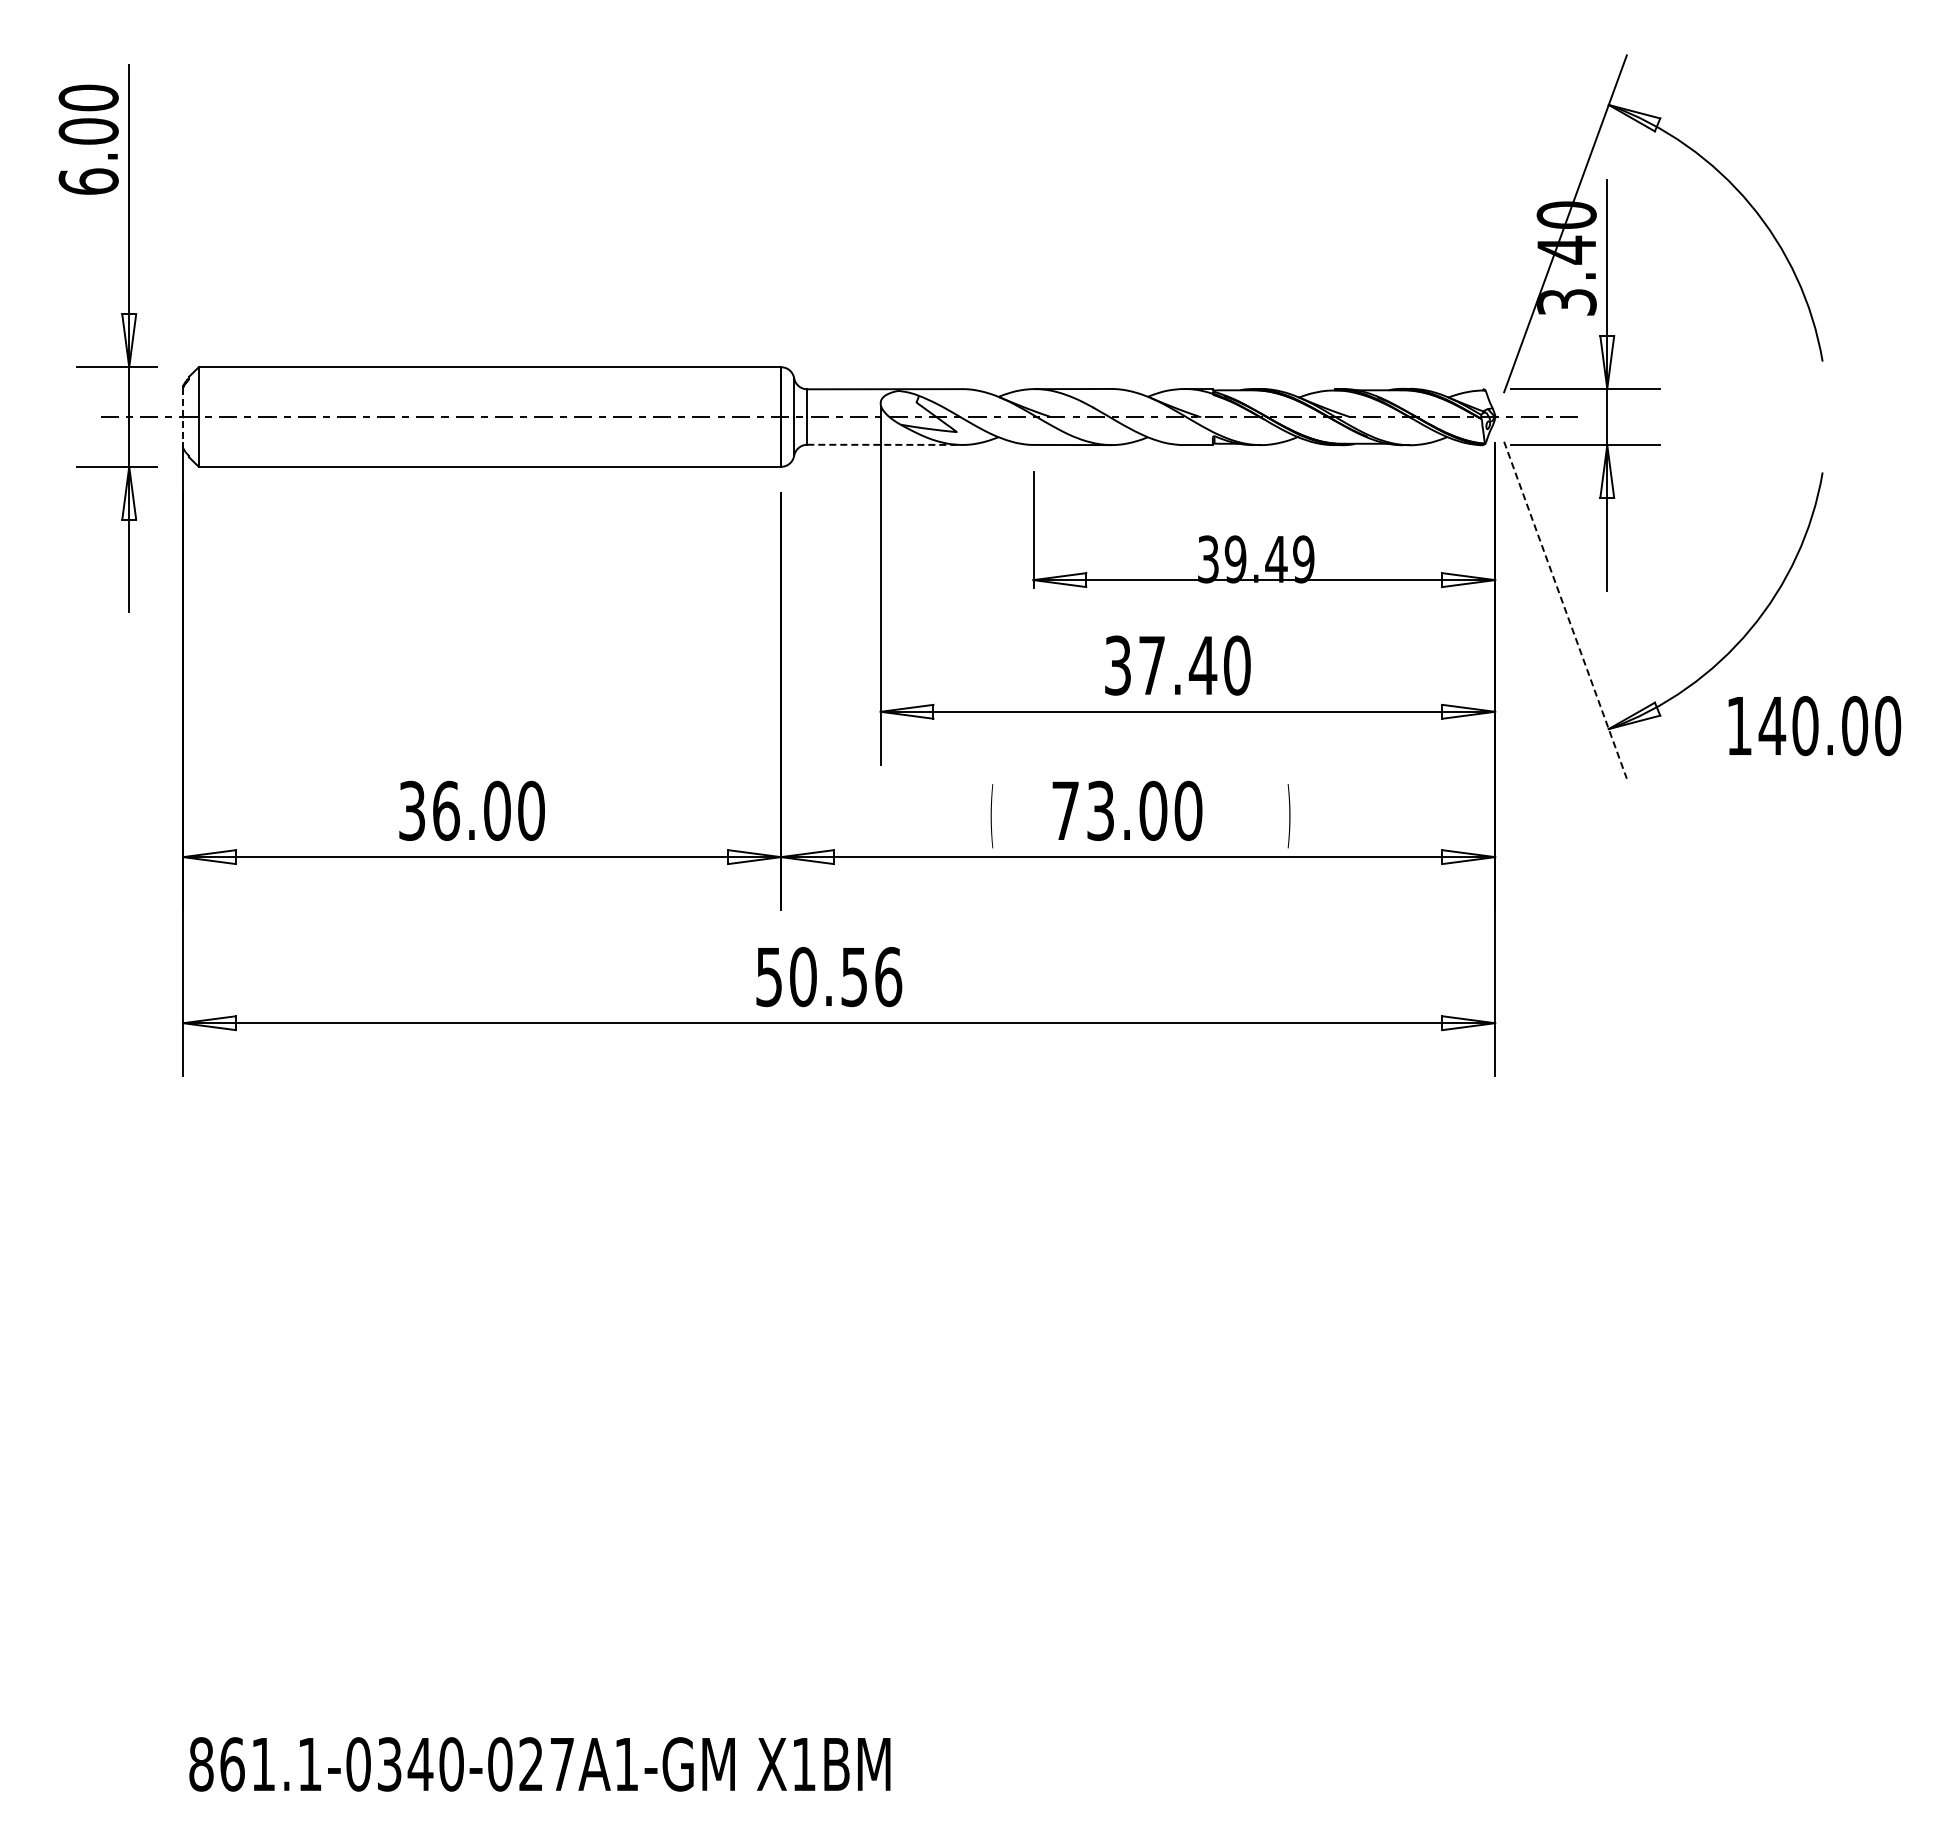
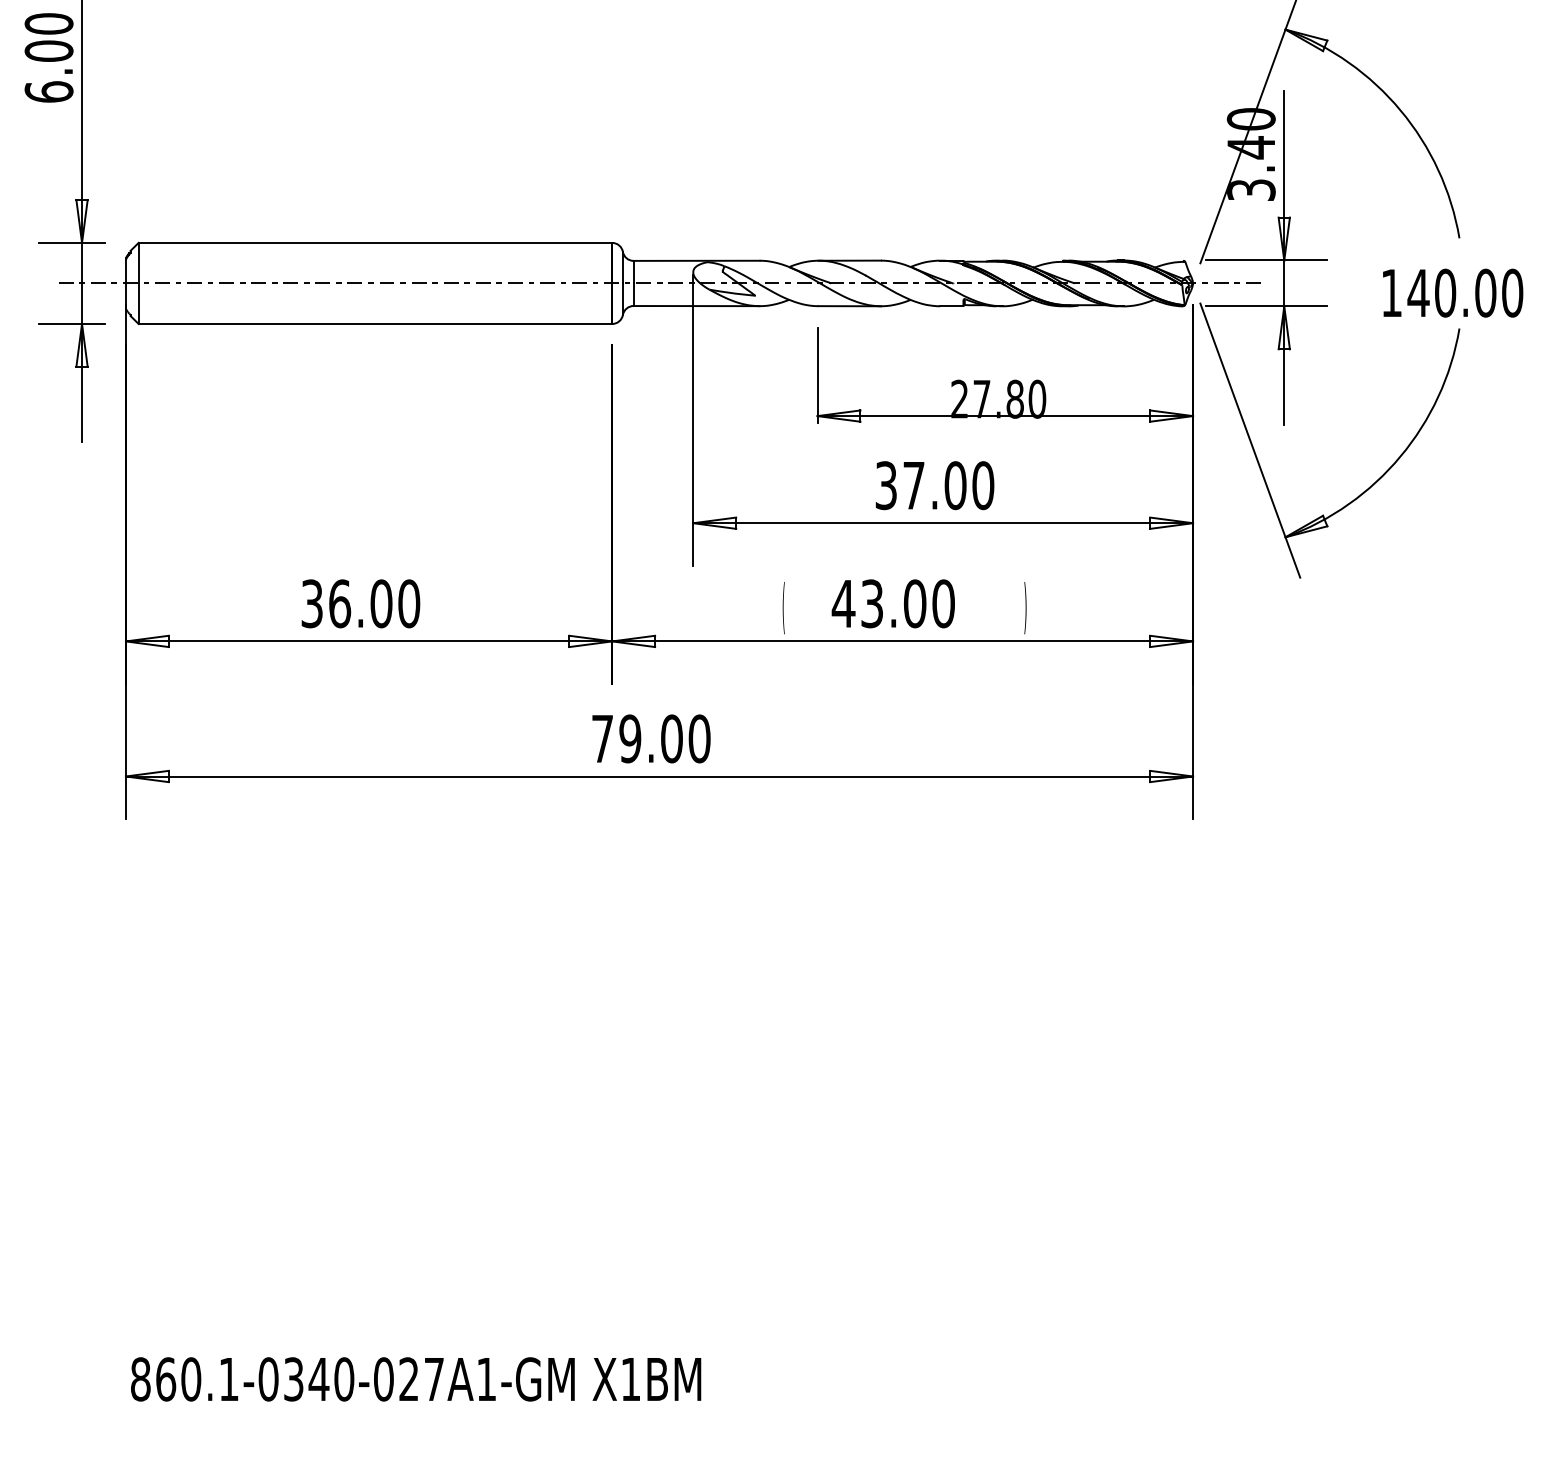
line: (183, 418) -> (126, 284), dashed -> solid
line: (885, 444) -> (697, 305), dashed -> solid
text: (1256, 559) -> (998, 399), 39.49 -> 27.80
line: (1565, 610) -> (1250, 440), dashed -> solid
text: (1202, 665) -> (955, 485), 37.40 -> 37.00
text: (1814, 726) -> (1452, 293), moved
text: (1065, 810) -> (843, 603), 73.00 -> 43.00
text: (829, 976) -> (651, 738), 50.56 -> 79.00
text: (263, 1764) -> (191, 1379), 861.1-0340-027A1-GM -> 860.1-0340-027A1-GM

